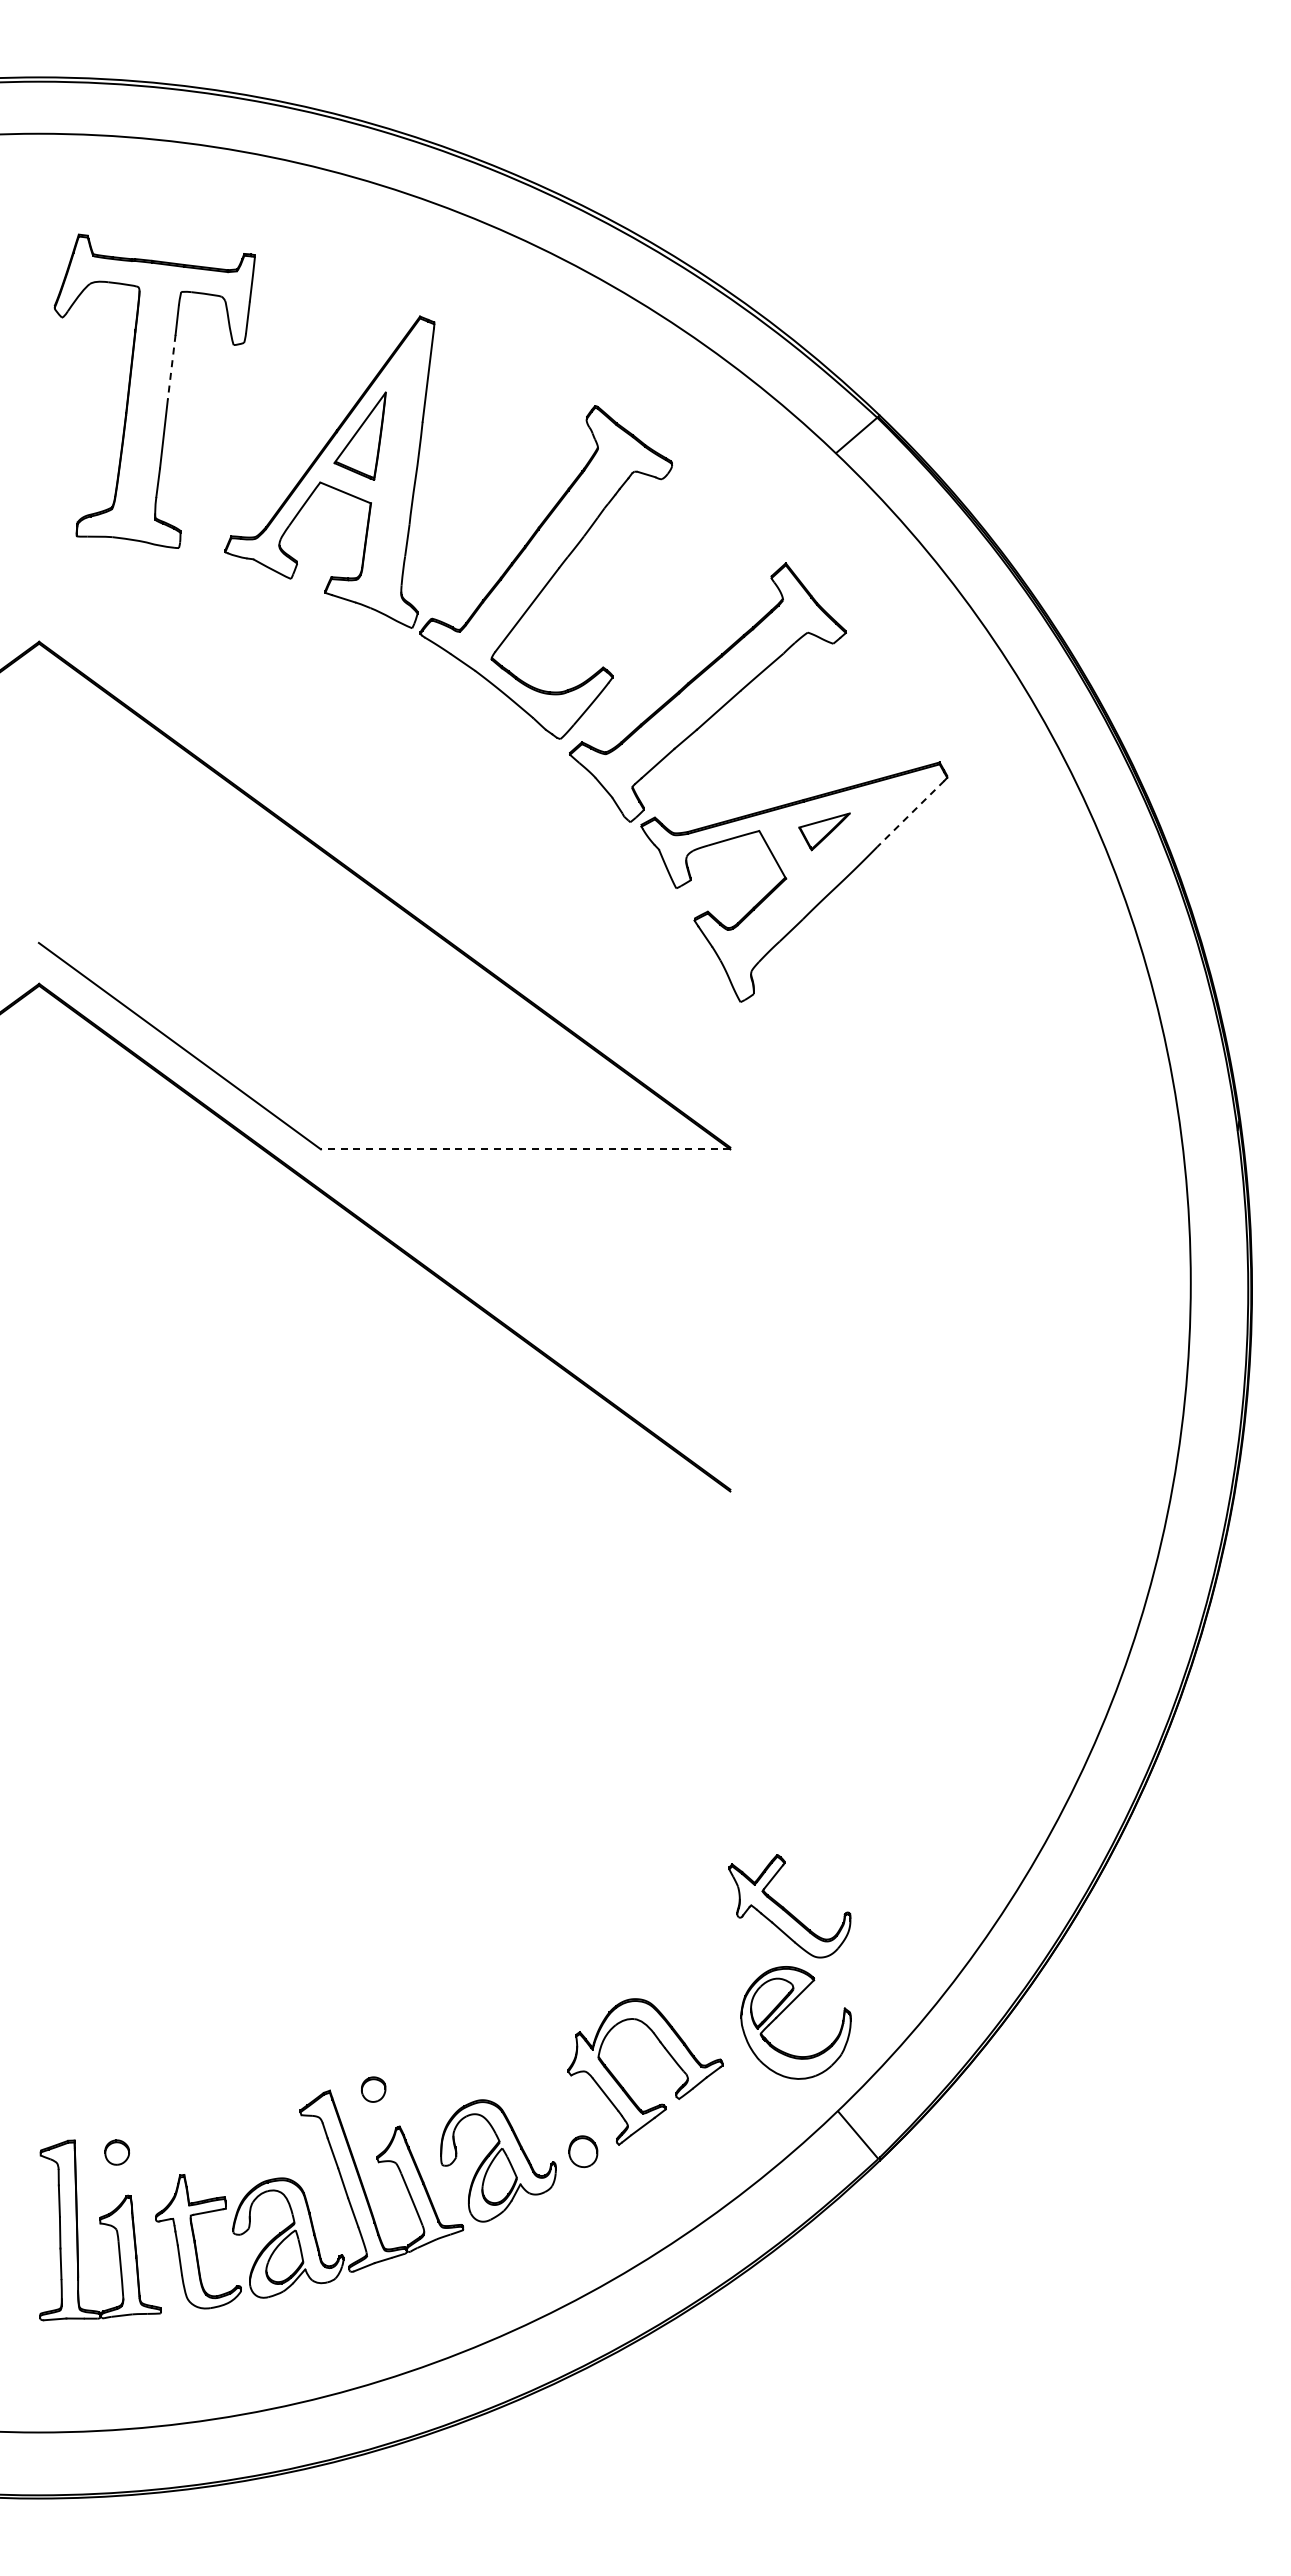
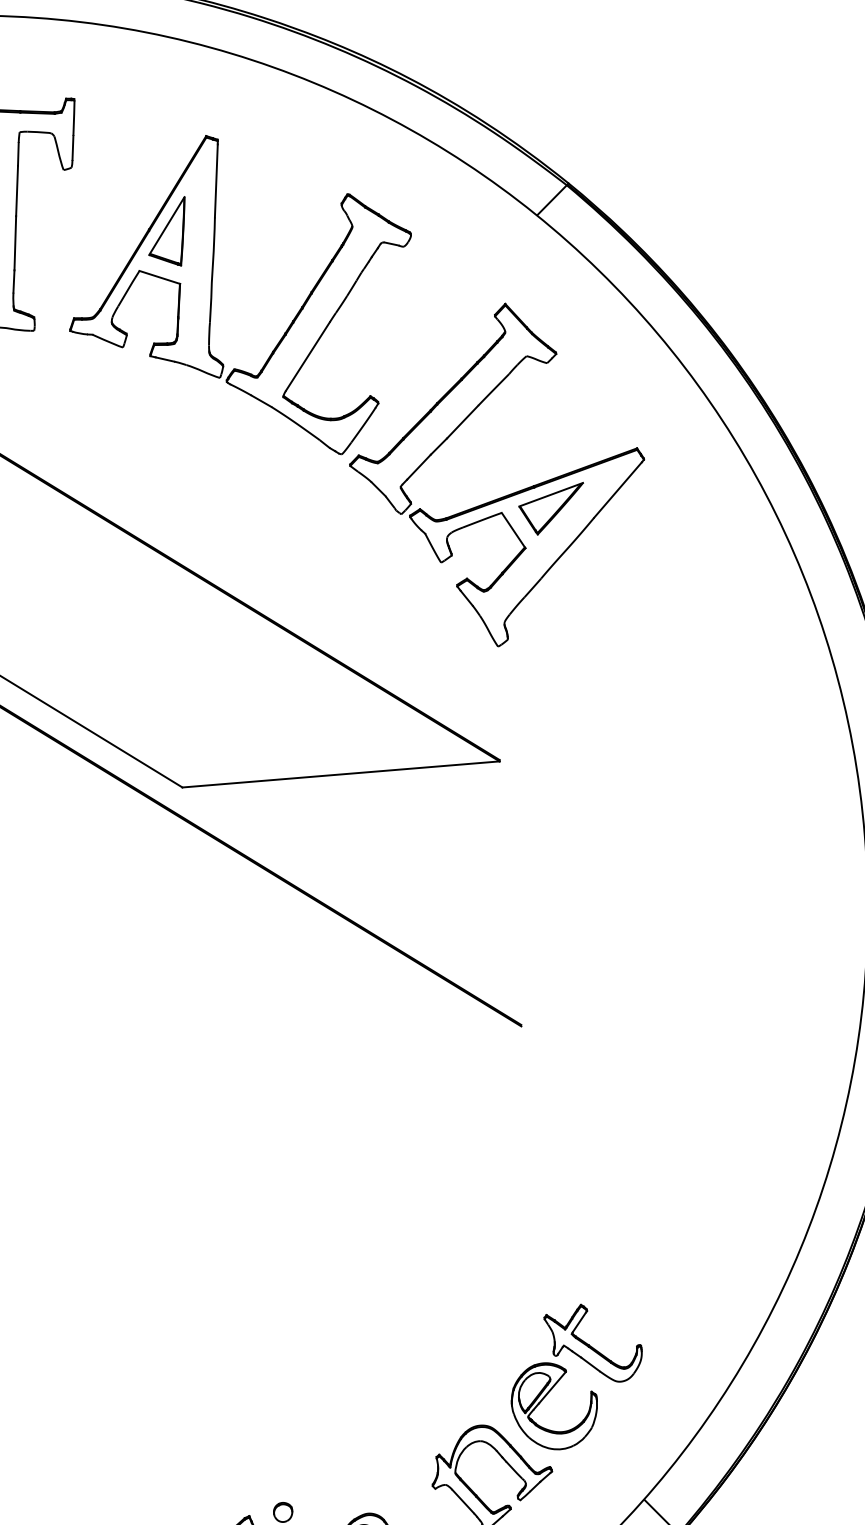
line: (171, 367) -> (16, 191), dashed -> solid
line: (910, 814) -> (617, 490), dashed -> solid
part: (824, 831) -> (552, 509), size x1.67
line: (525, 1149) -> (340, 774), dashed -> solid
part: (784, 2011) -> (545, 1397), moved

